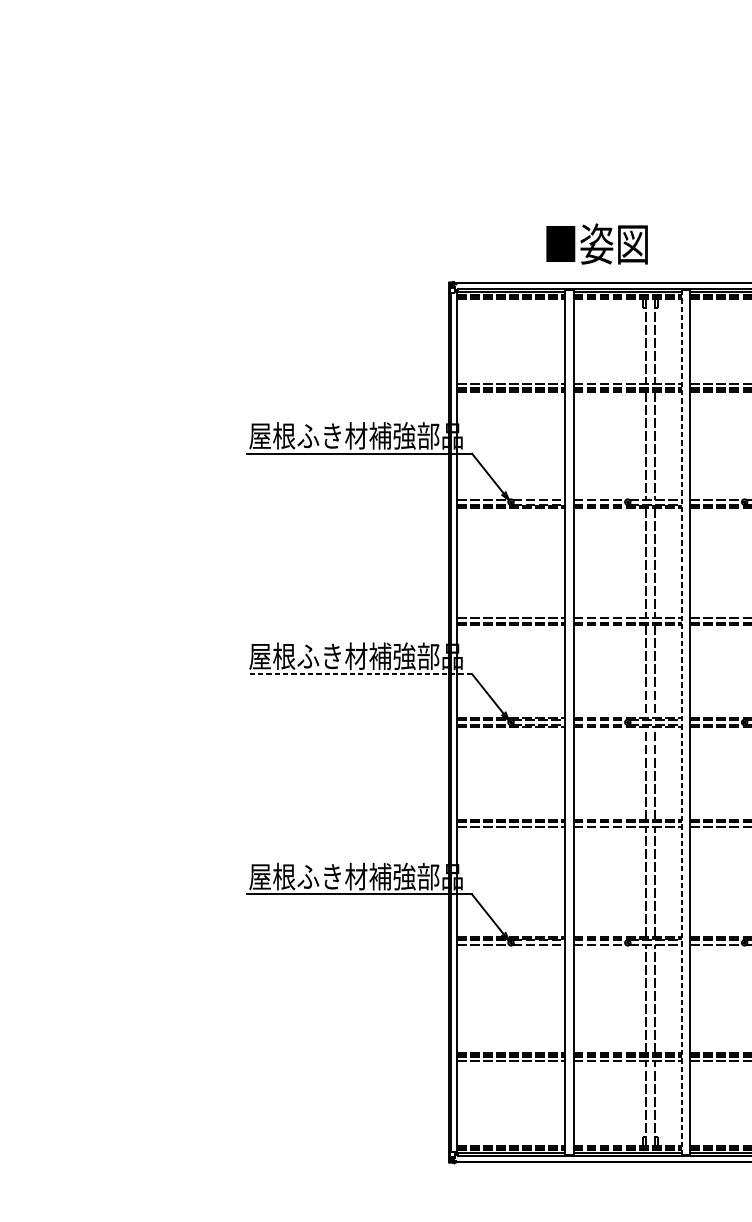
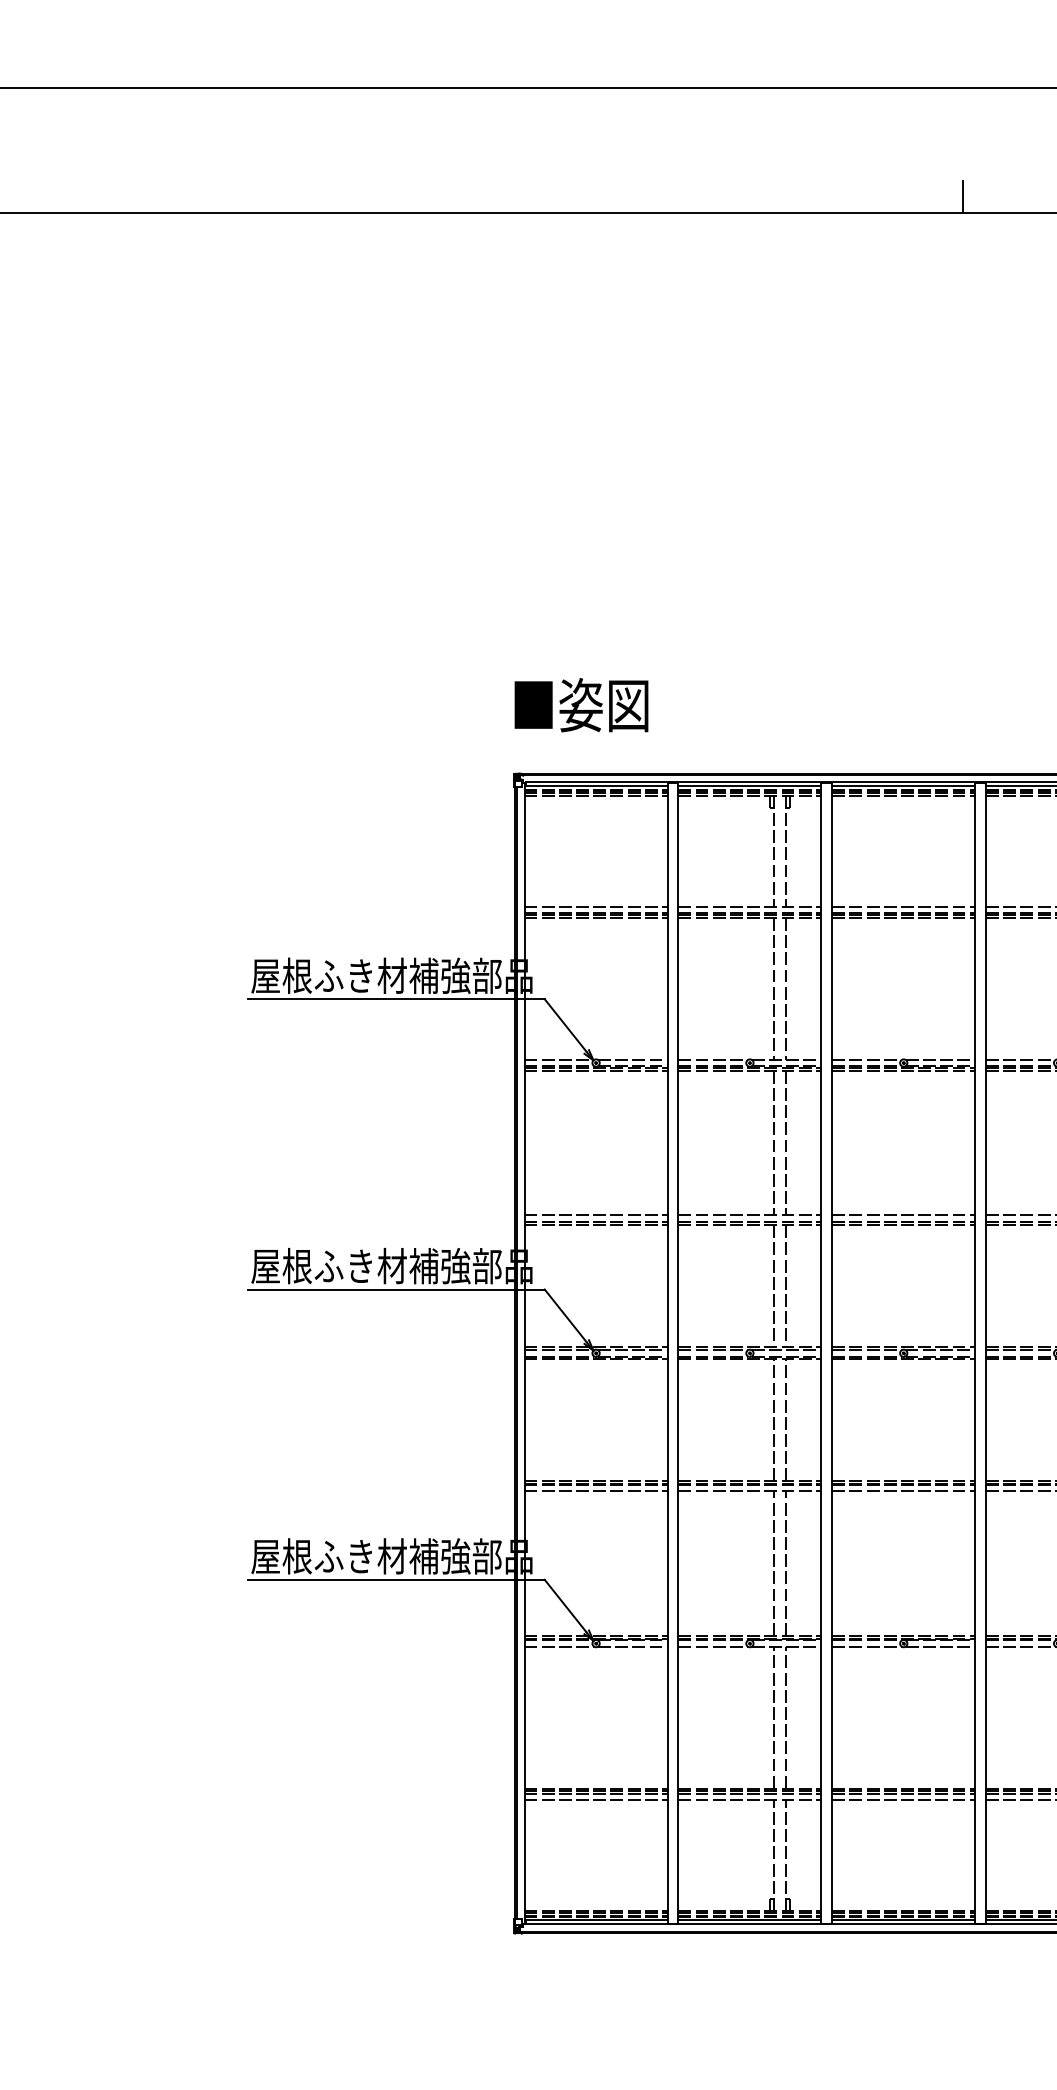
text: (597, 244) -> (581, 705), moved
line: (358, 674) -> (395, 1289), dashed -> solid
line: (682, 721) -> (821, 1352), dashed -> solid

